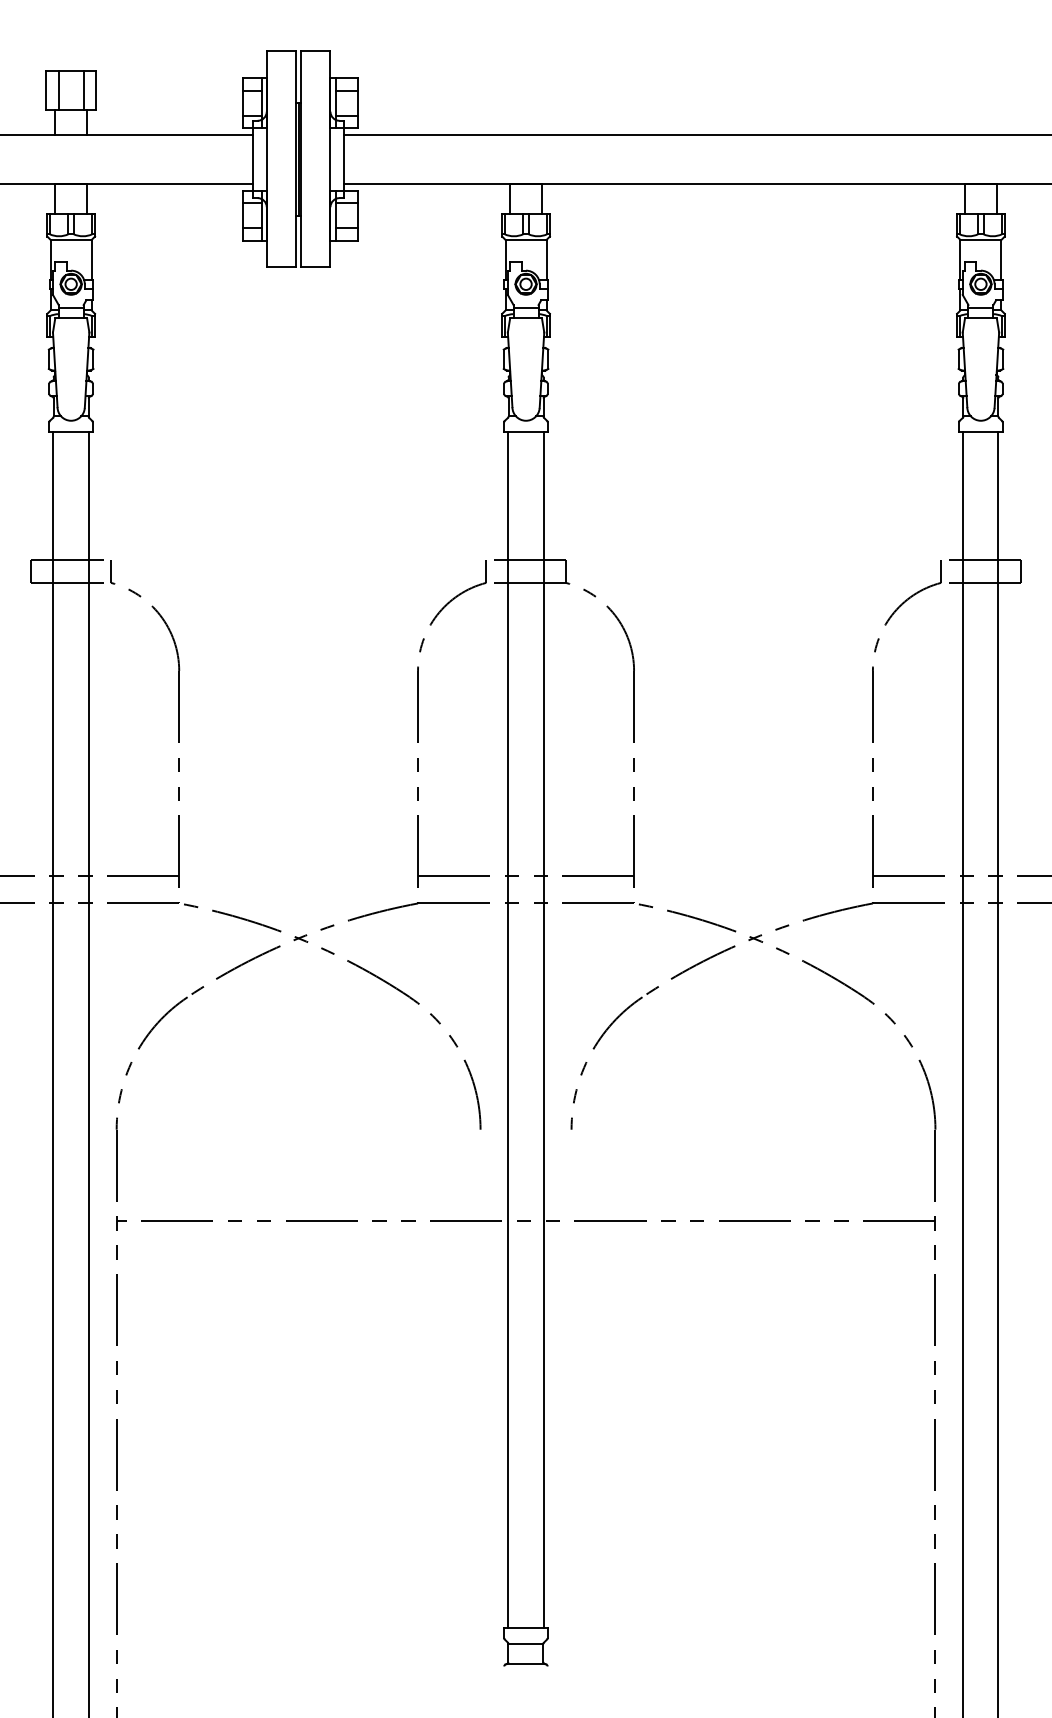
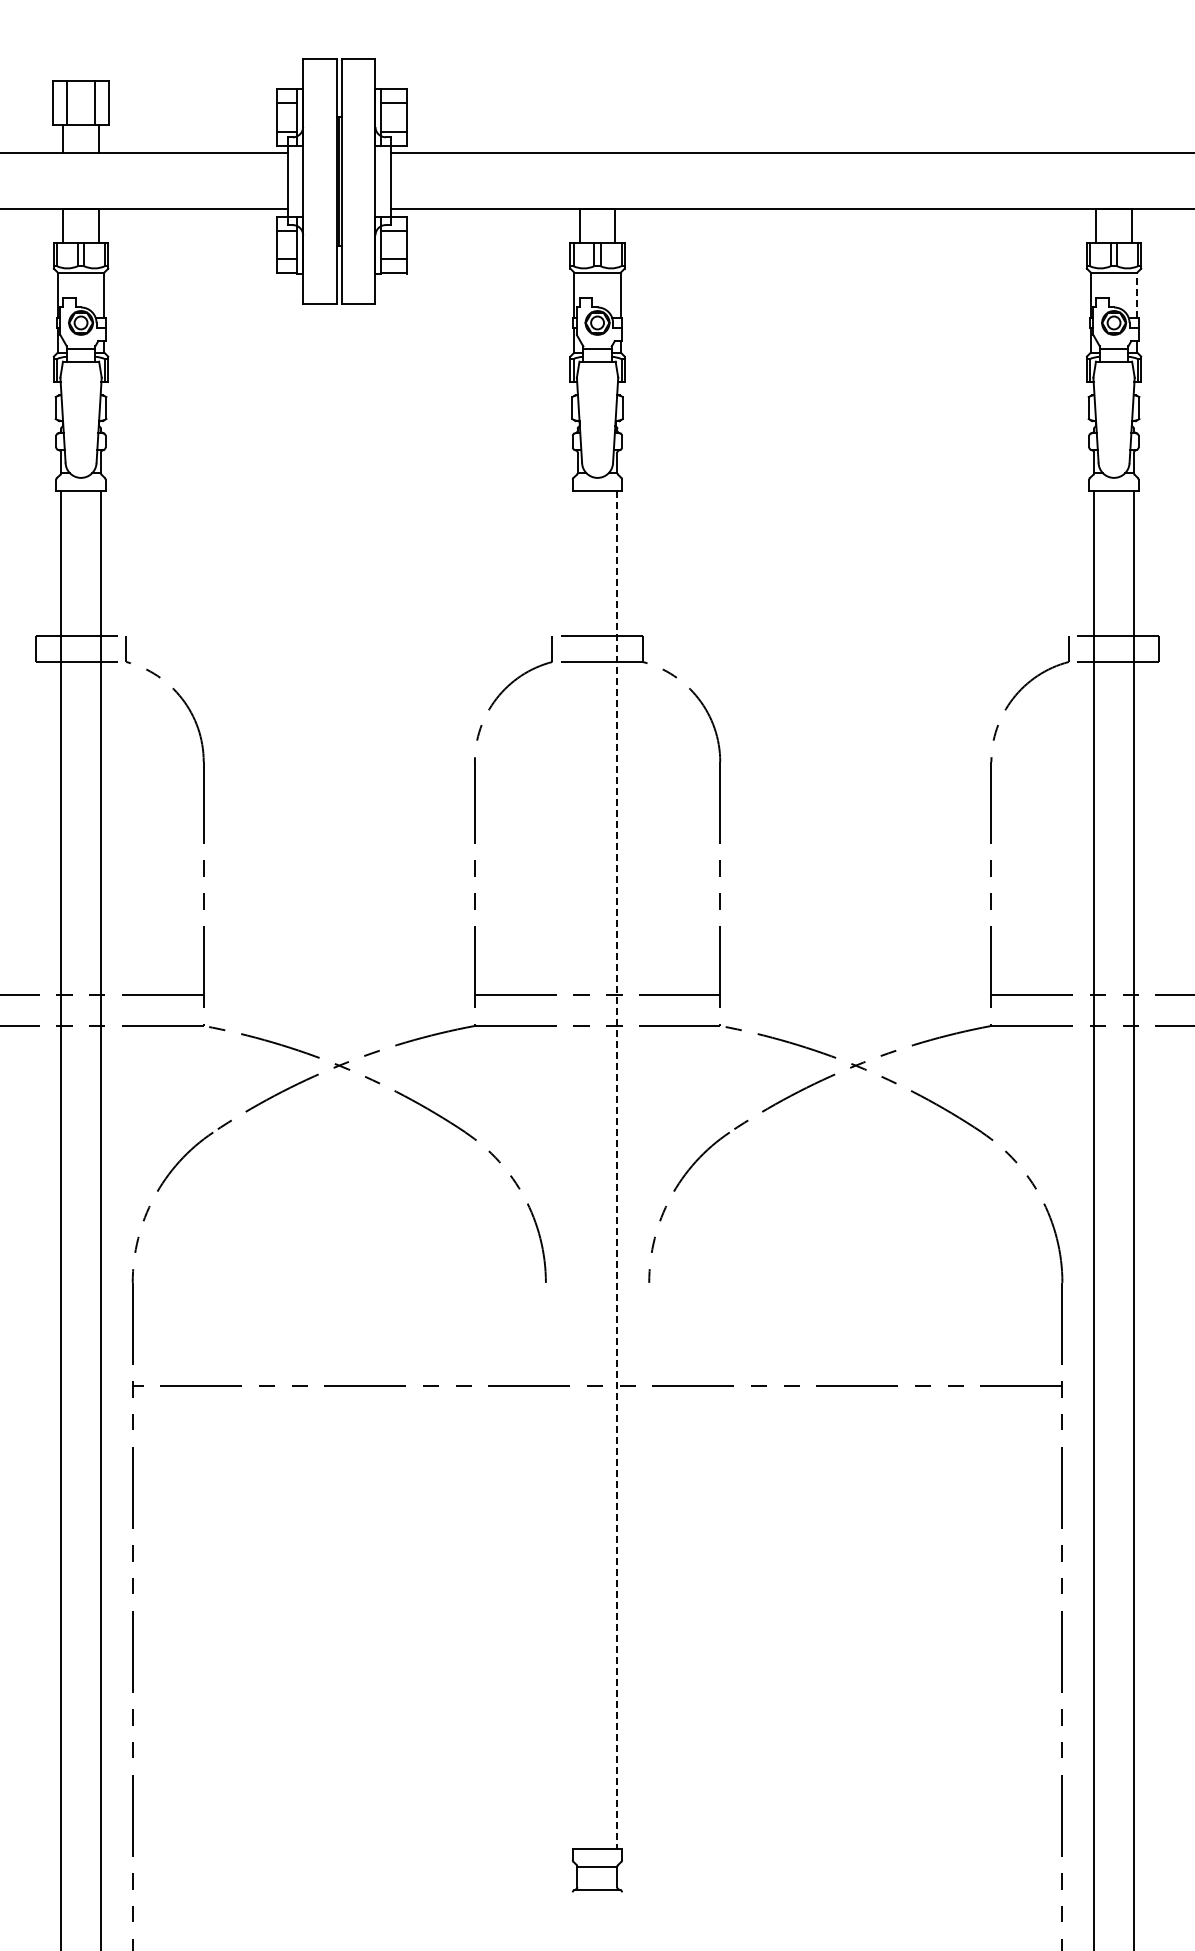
line: (1001, 260) -> (1137, 295), solid -> dashed
line: (508, 1029) -> (577, 1169), removed
line: (543, 1030) -> (617, 1170), solid -> dashed

